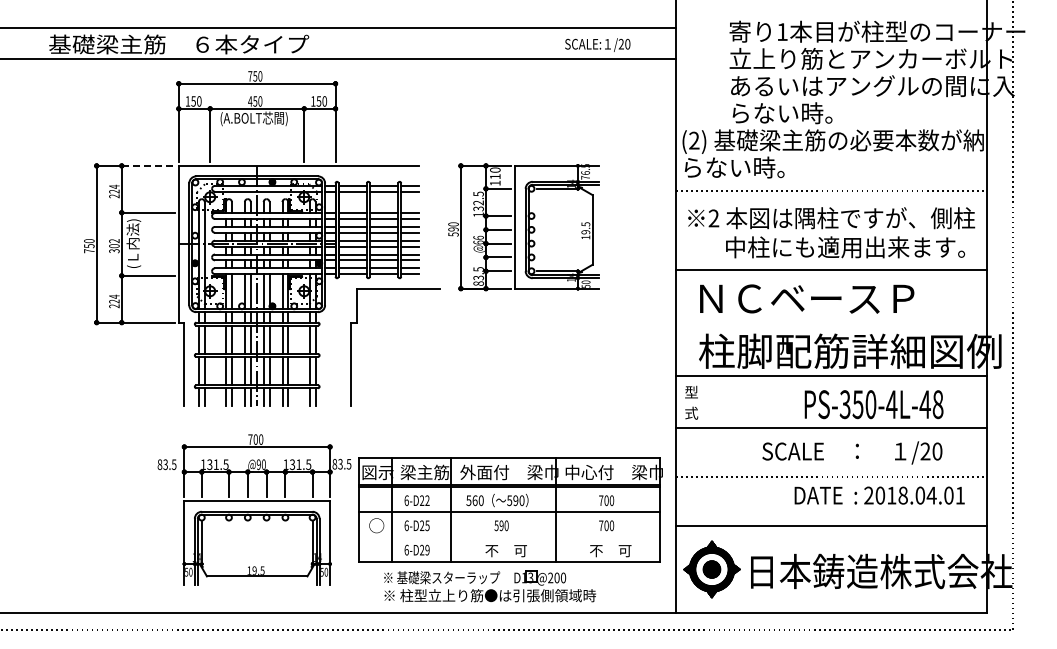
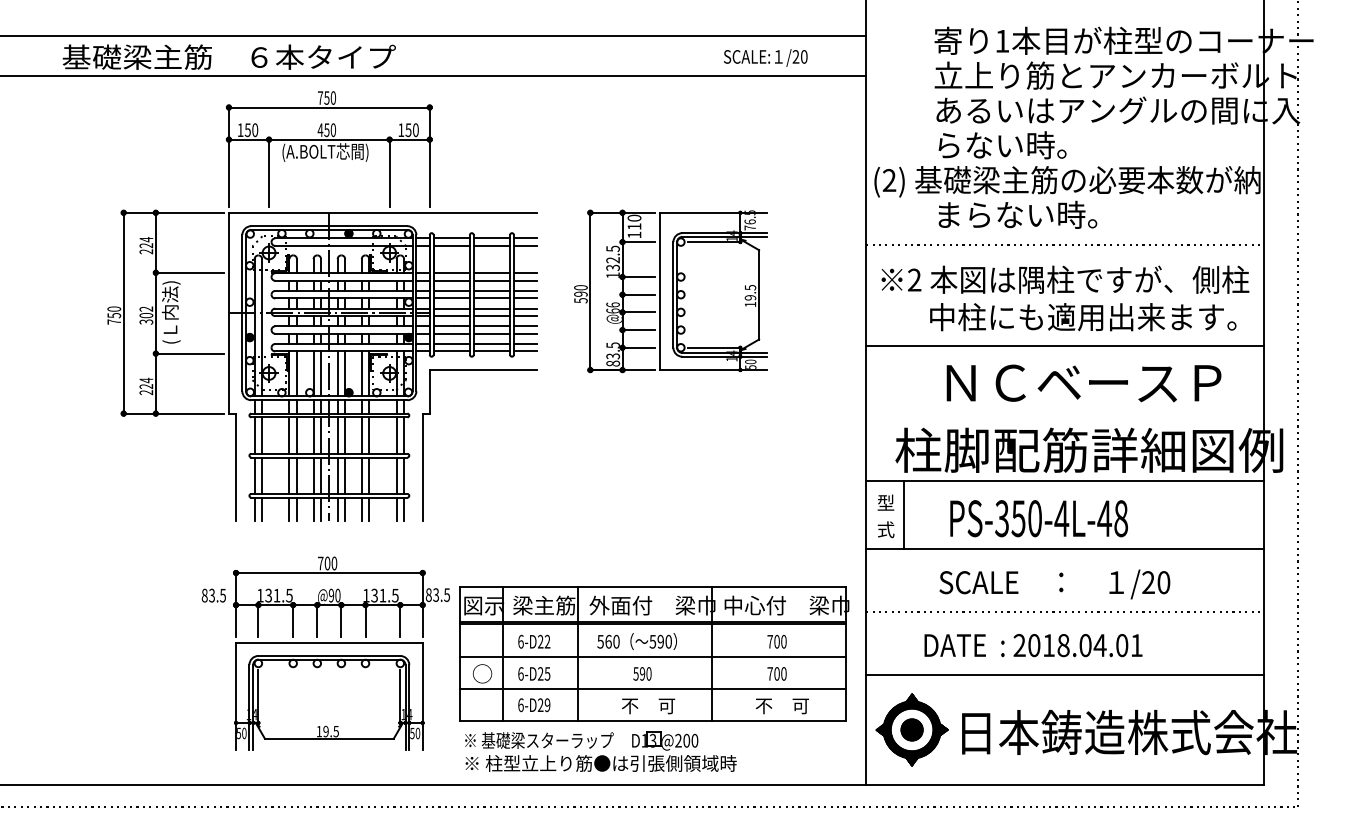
line: (148, 165) -> (190, 212), dashed -> solid
text: (770, 167) -> (987, 214), らない時。 -> まらない時。
text: (807, 298) -> (1084, 382), moved
part: (351, 347) -> (423, 445), moved
line: (705, 401) -> (903, 514), added
text: (873, 404) -> (1038, 518), moved
text: (852, 452) -> (1055, 583), moved
text: (879, 495) -> (1033, 645), moved
line: (509, 537) -> (652, 688), added
part: (489, 586) -> (600, 751), moved

